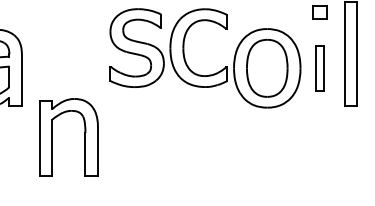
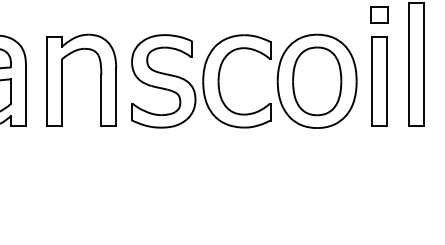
part: (168, 48) -> (201, 81), moved
part: (319, 68) -> (379, 81), size x1.67
part: (52, 136) -> (62, 79), moved

